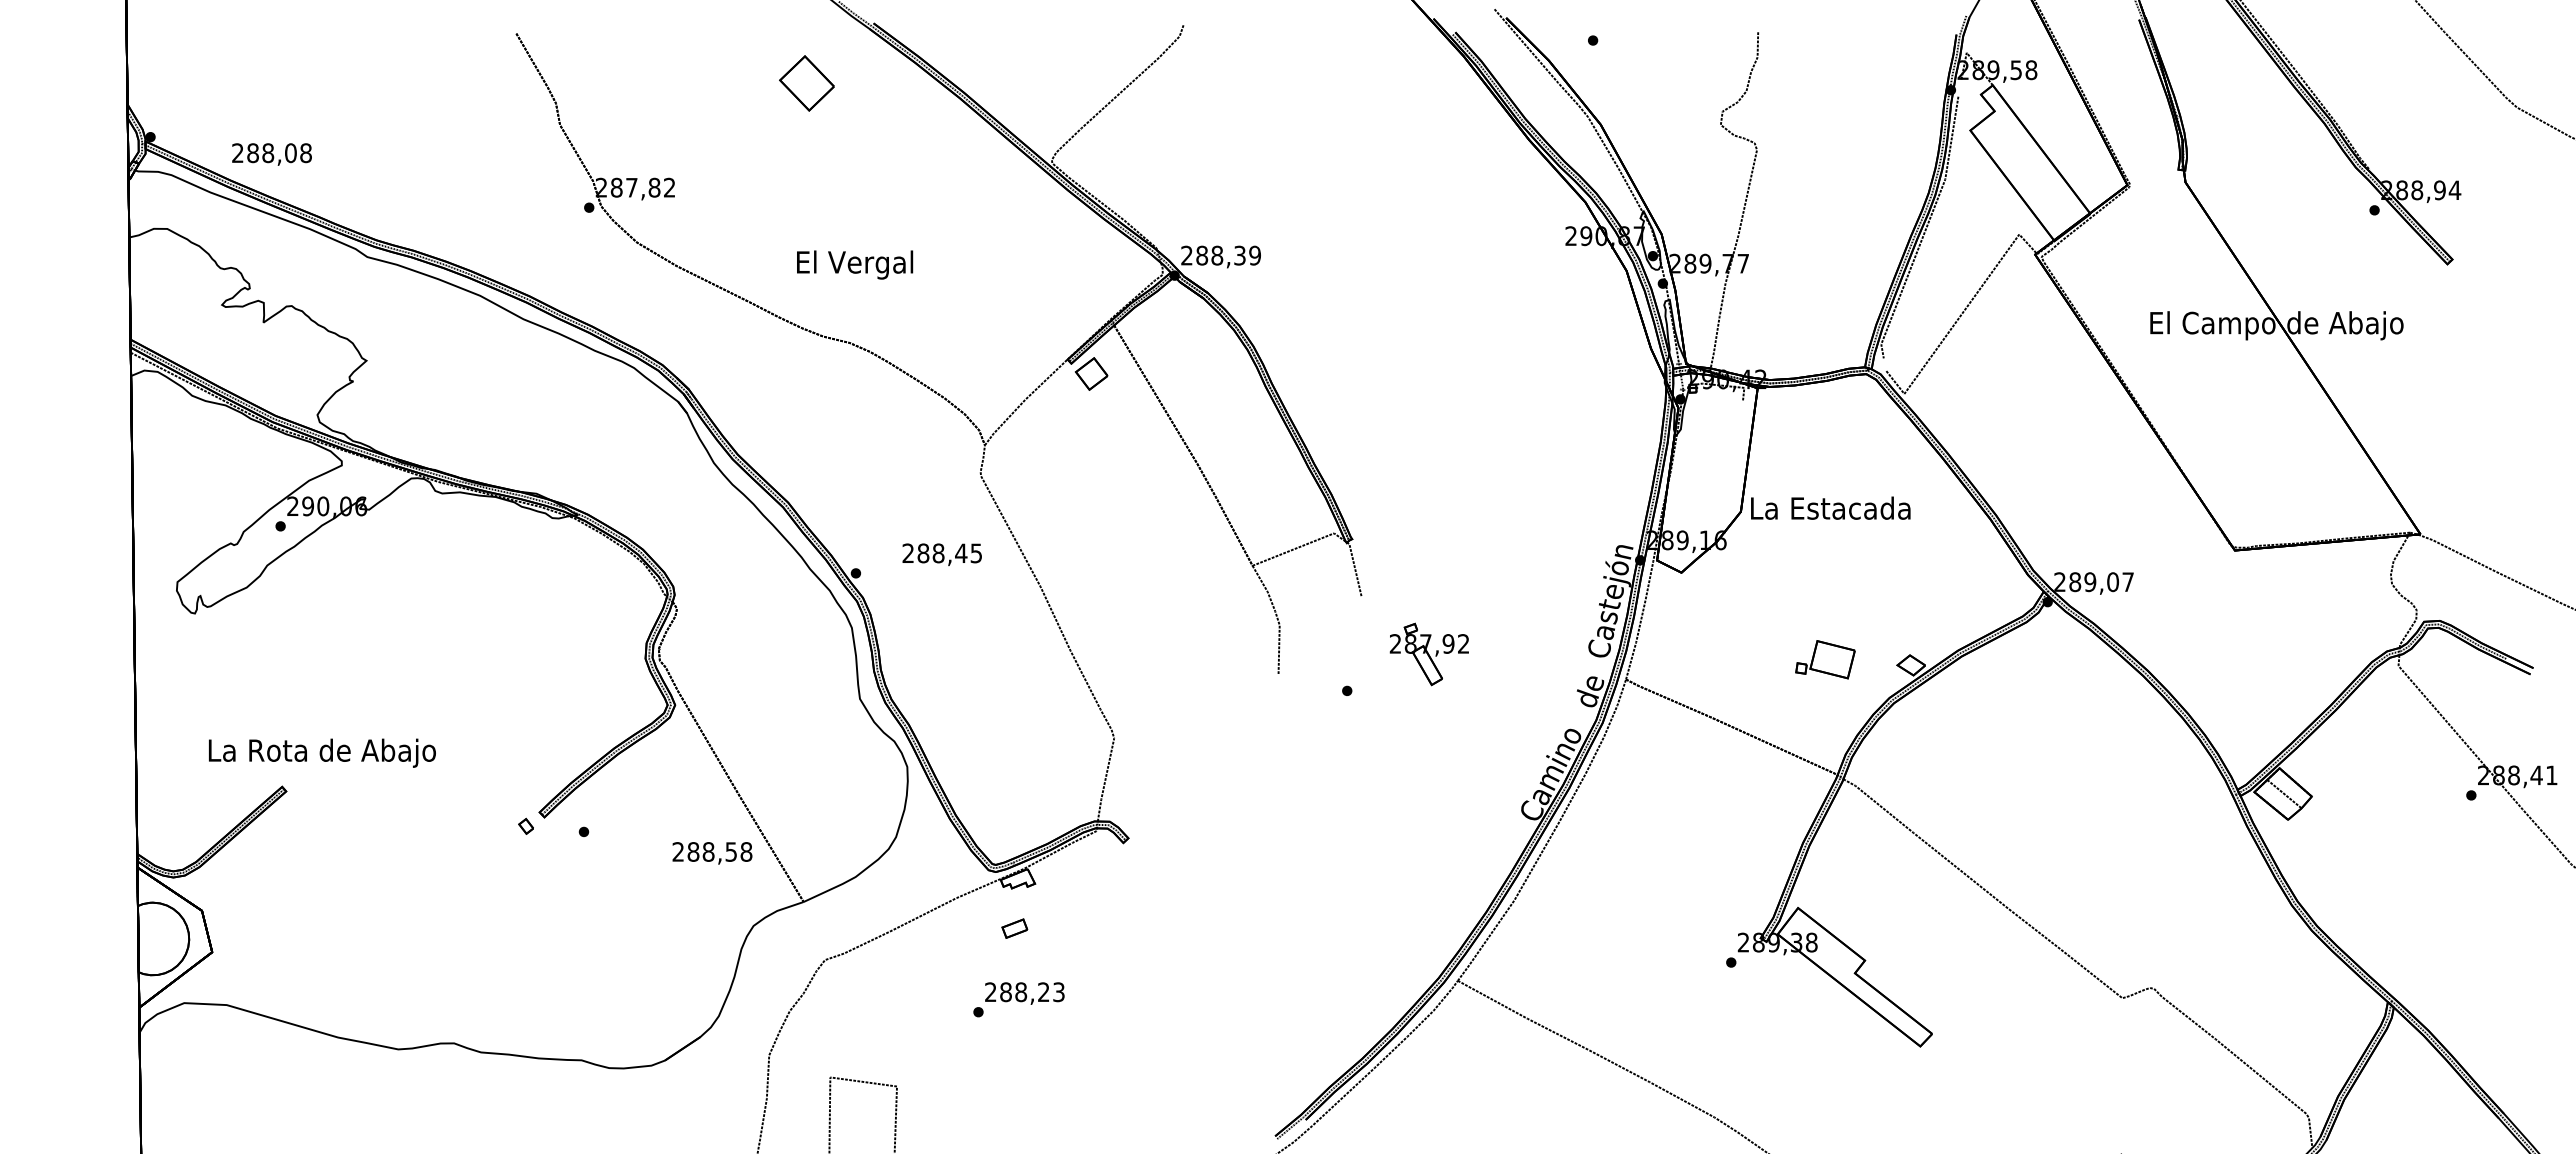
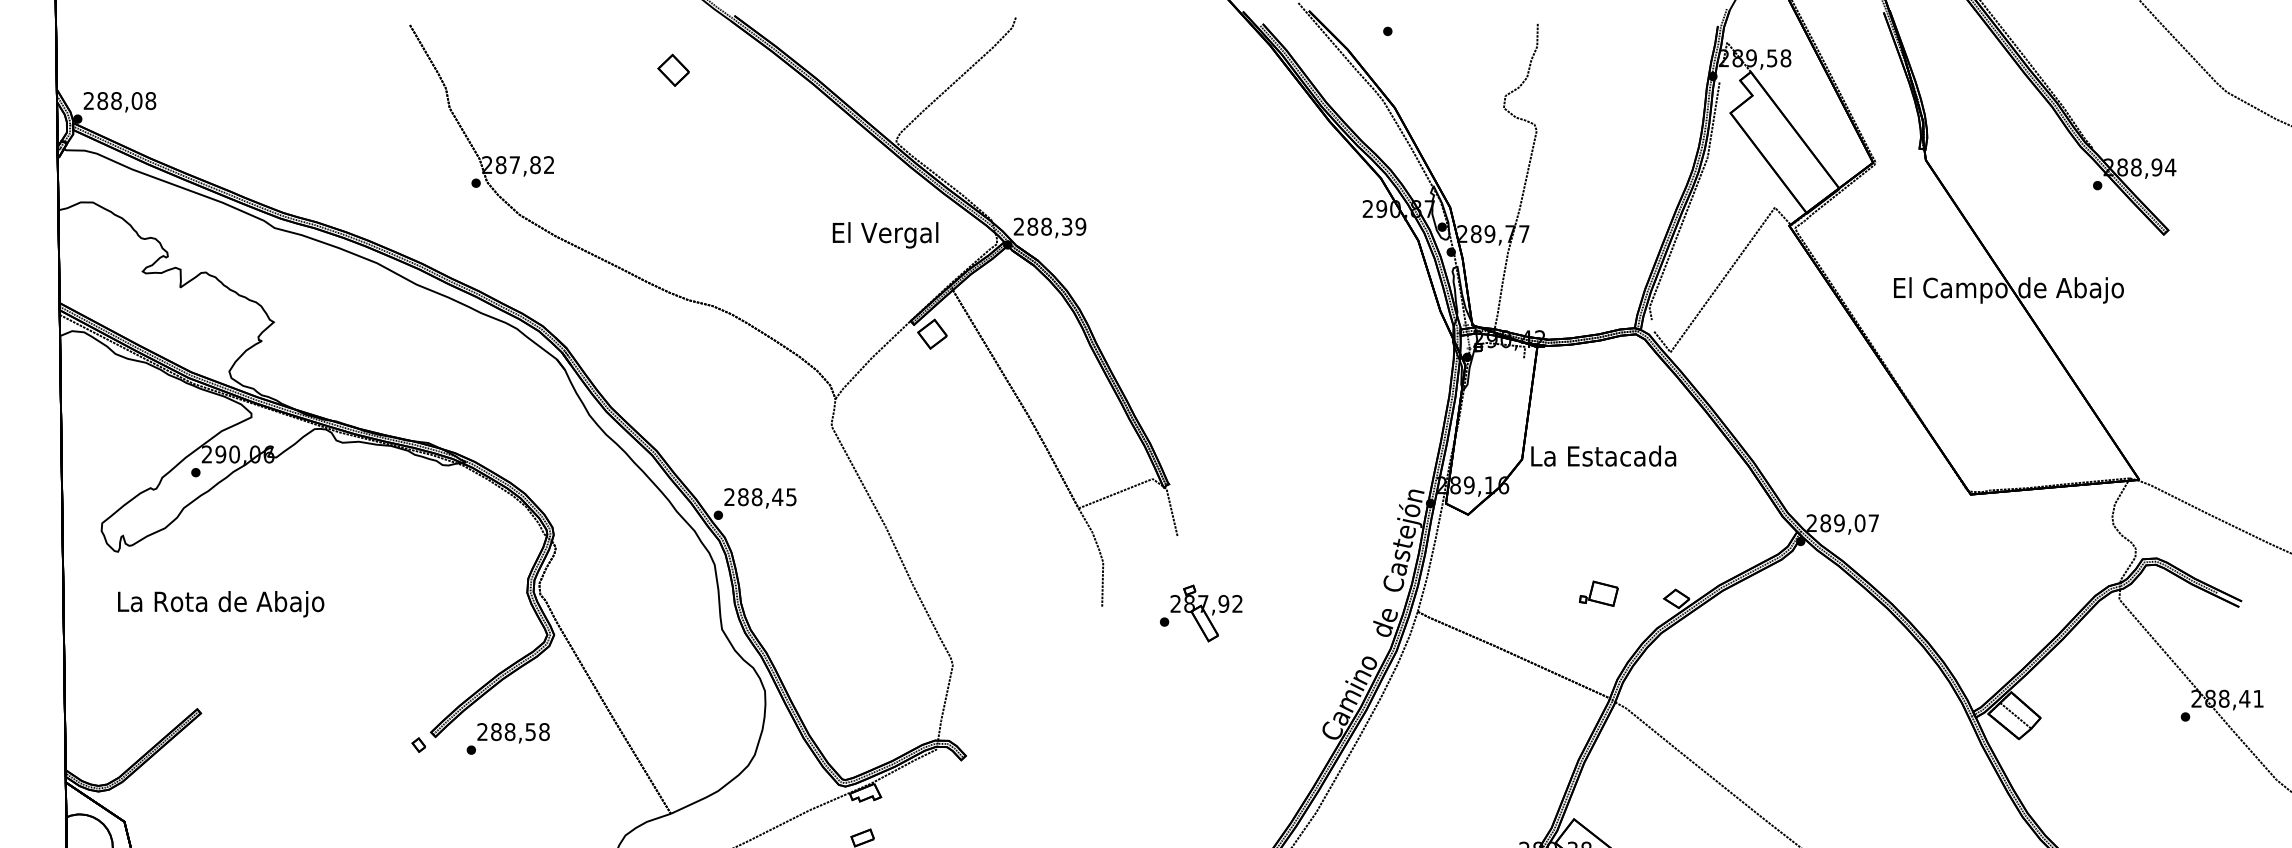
part: (806, 83) -> (673, 70), size x0.62
text: (271, 154) -> (119, 102), moved
text: (855, 264) -> (885, 234), moved
text: (941, 554) -> (759, 498), moved
part: (1428, 654) -> (1205, 613), moved
part: (1825, 659) -> (1598, 593), size x0.71
text: (322, 752) -> (221, 603), moved
text: (712, 853) -> (513, 733), moved

